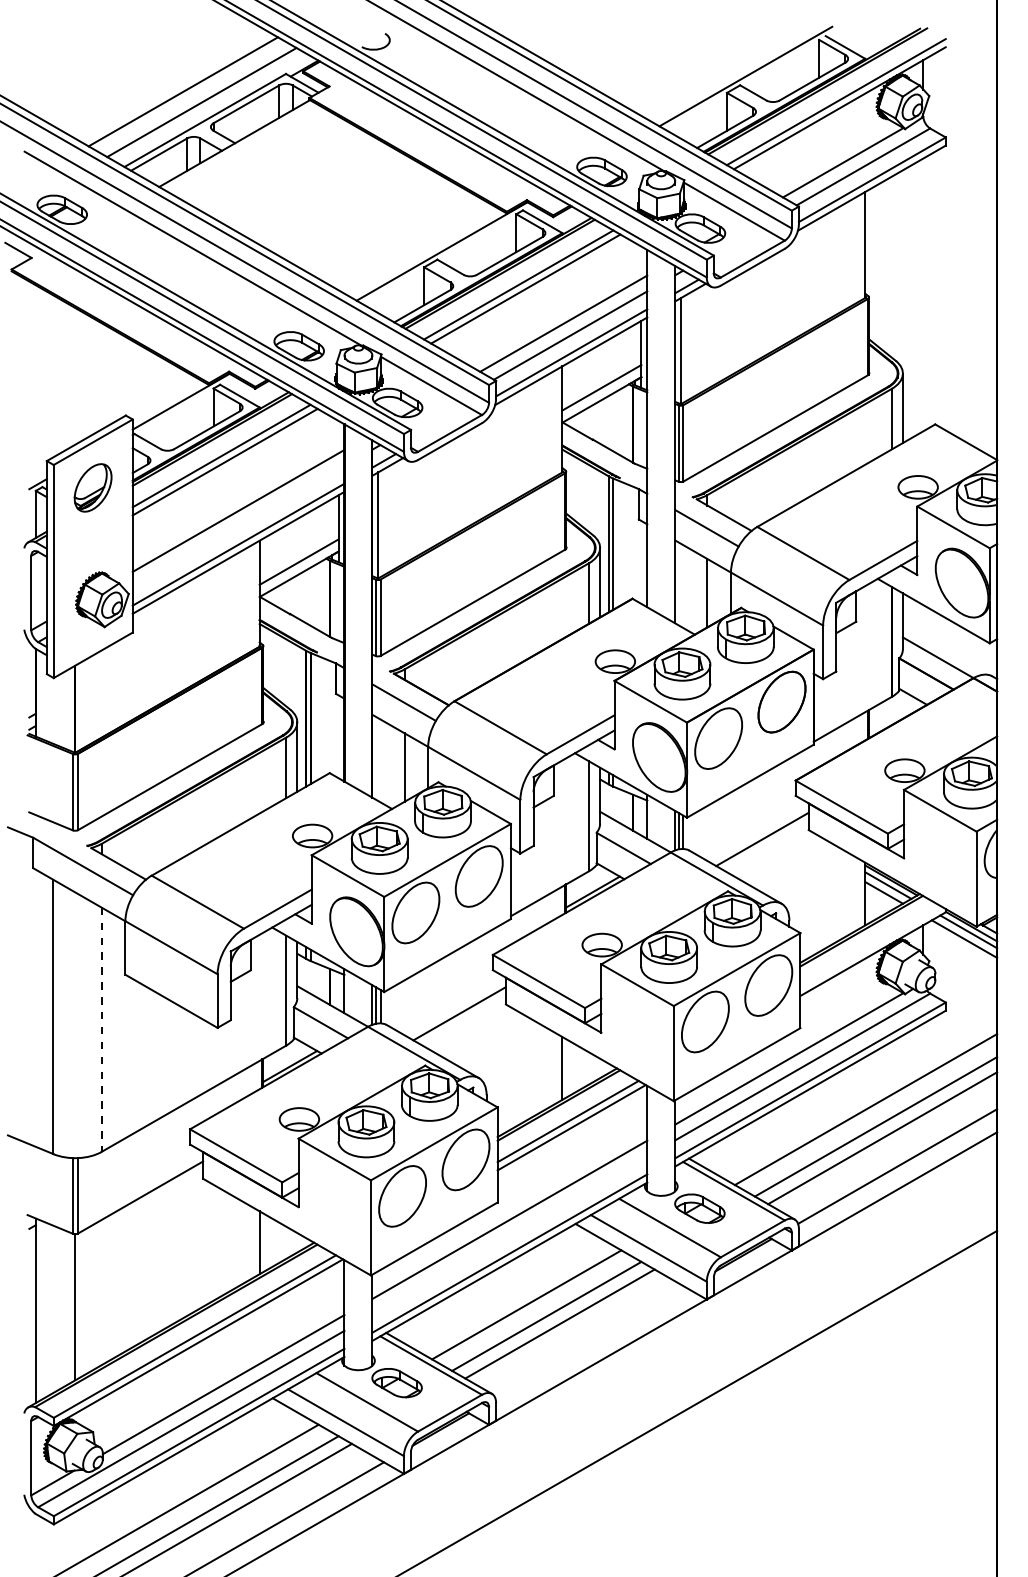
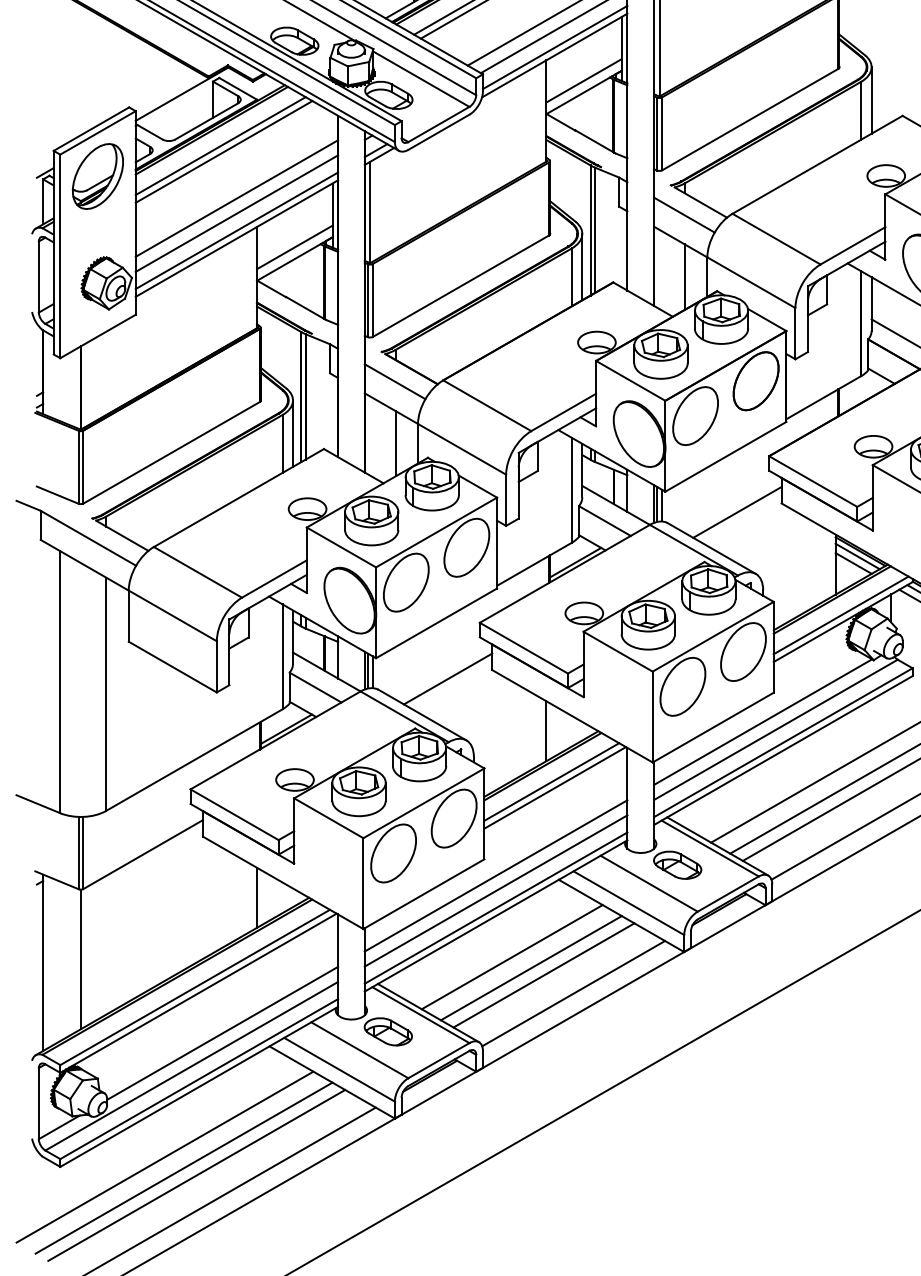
part: (92, 487) -> (97, 176), size x1.43
line: (238, 526) -> (236, 213), added
line: (870, 946) -> (840, 614), added
line: (101, 1030) -> (105, 694), dashed -> solid
line: (509, 1235) -> (495, 890), added
line: (590, 1342) -> (573, 993), added

